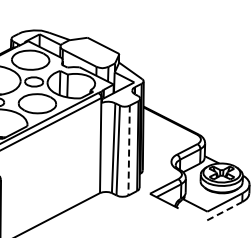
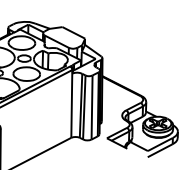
line: (129, 151) -> (92, 108), dashed -> solid
line: (224, 211) -> (160, 150), dashed -> solid

